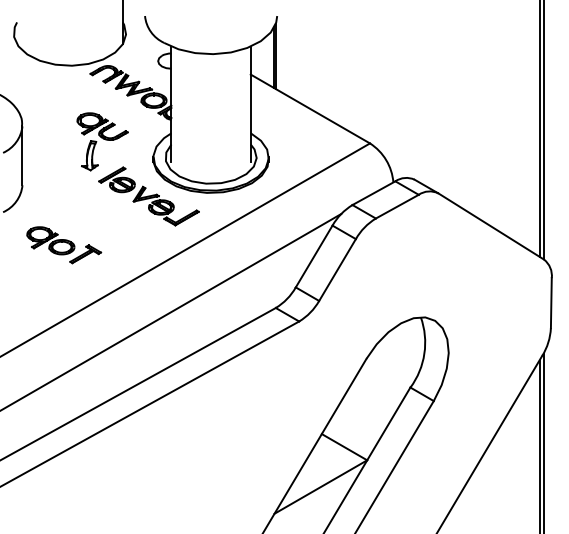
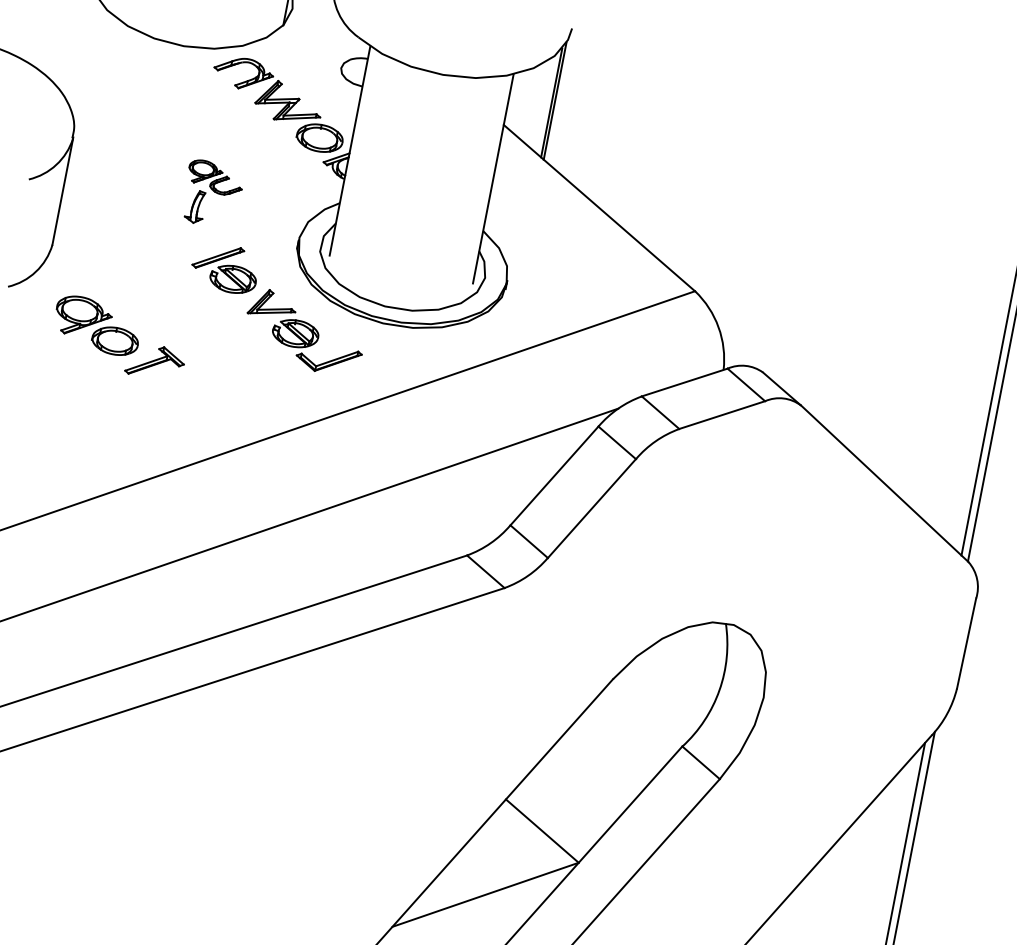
part: (102, 141) -> (212, 193), size x0.6
part: (64, 245) -> (120, 339), moved

